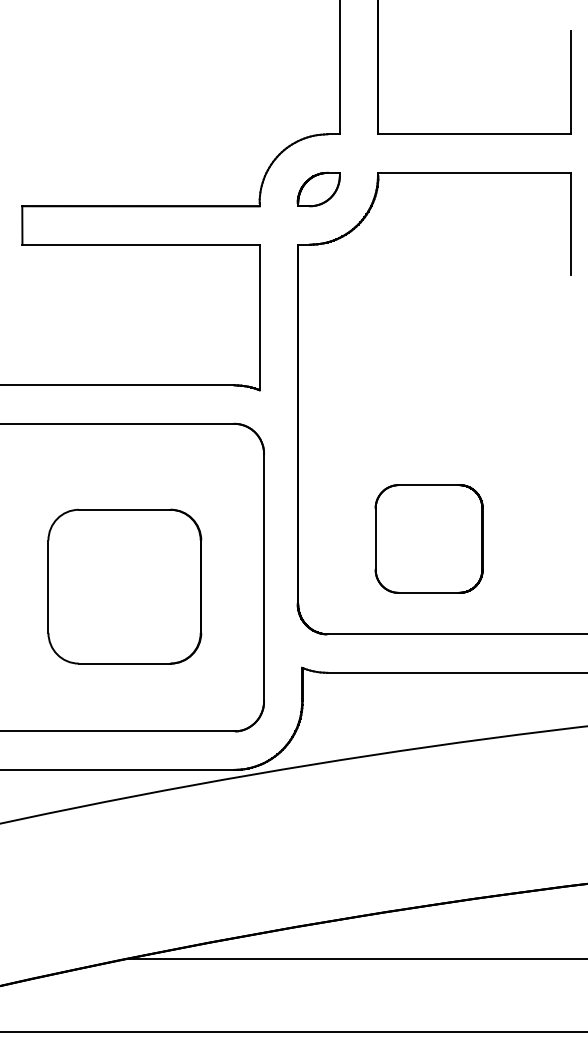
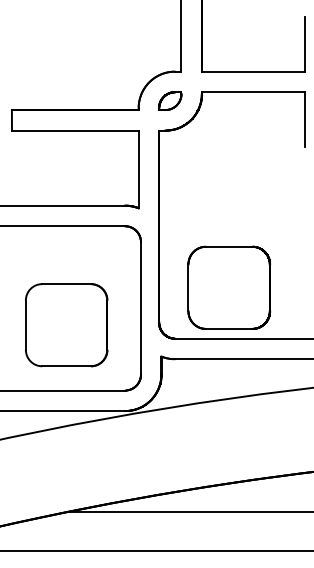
part: (427, 538) -> (228, 287), size x1.43
part: (124, 587) -> (66, 325), moved

